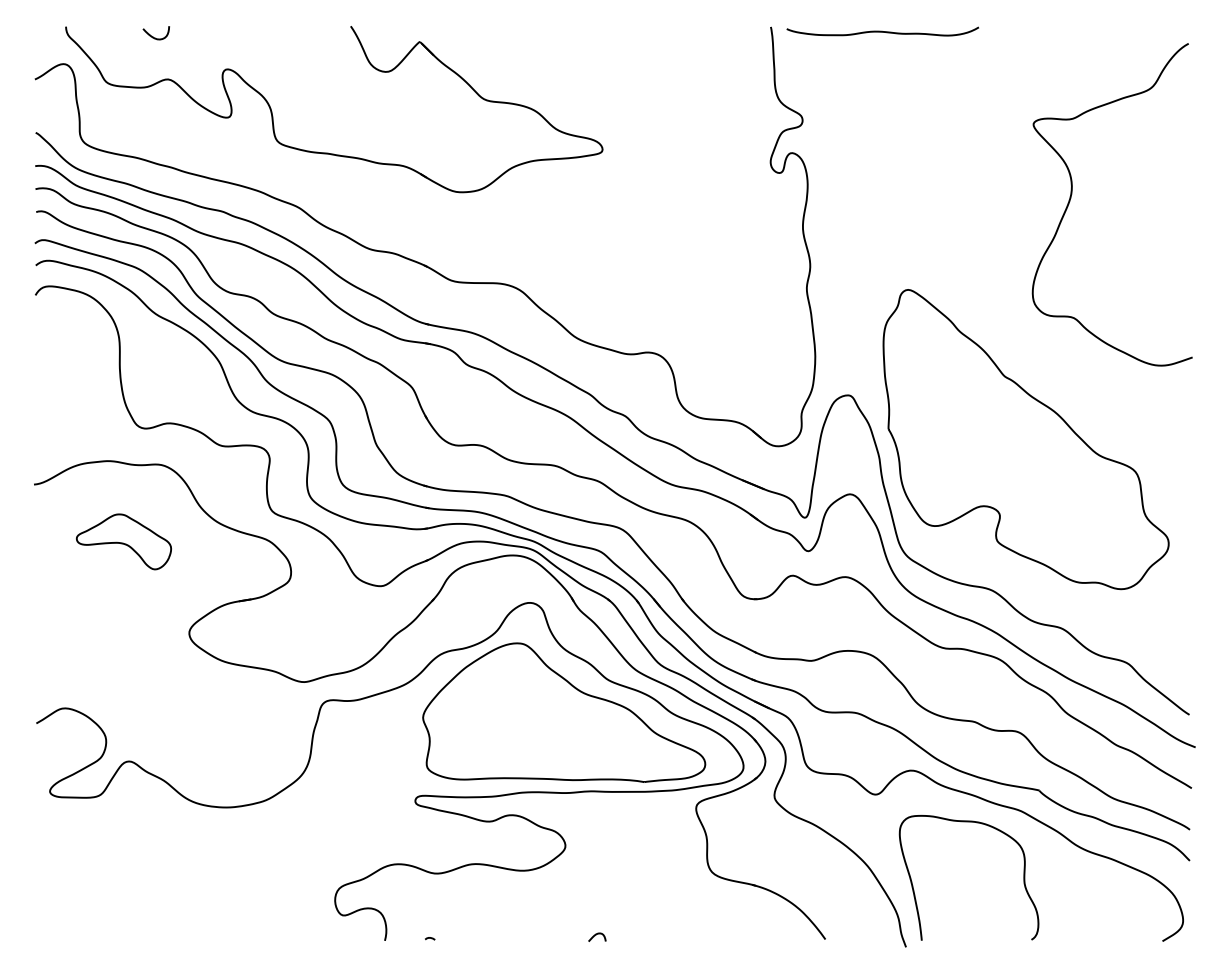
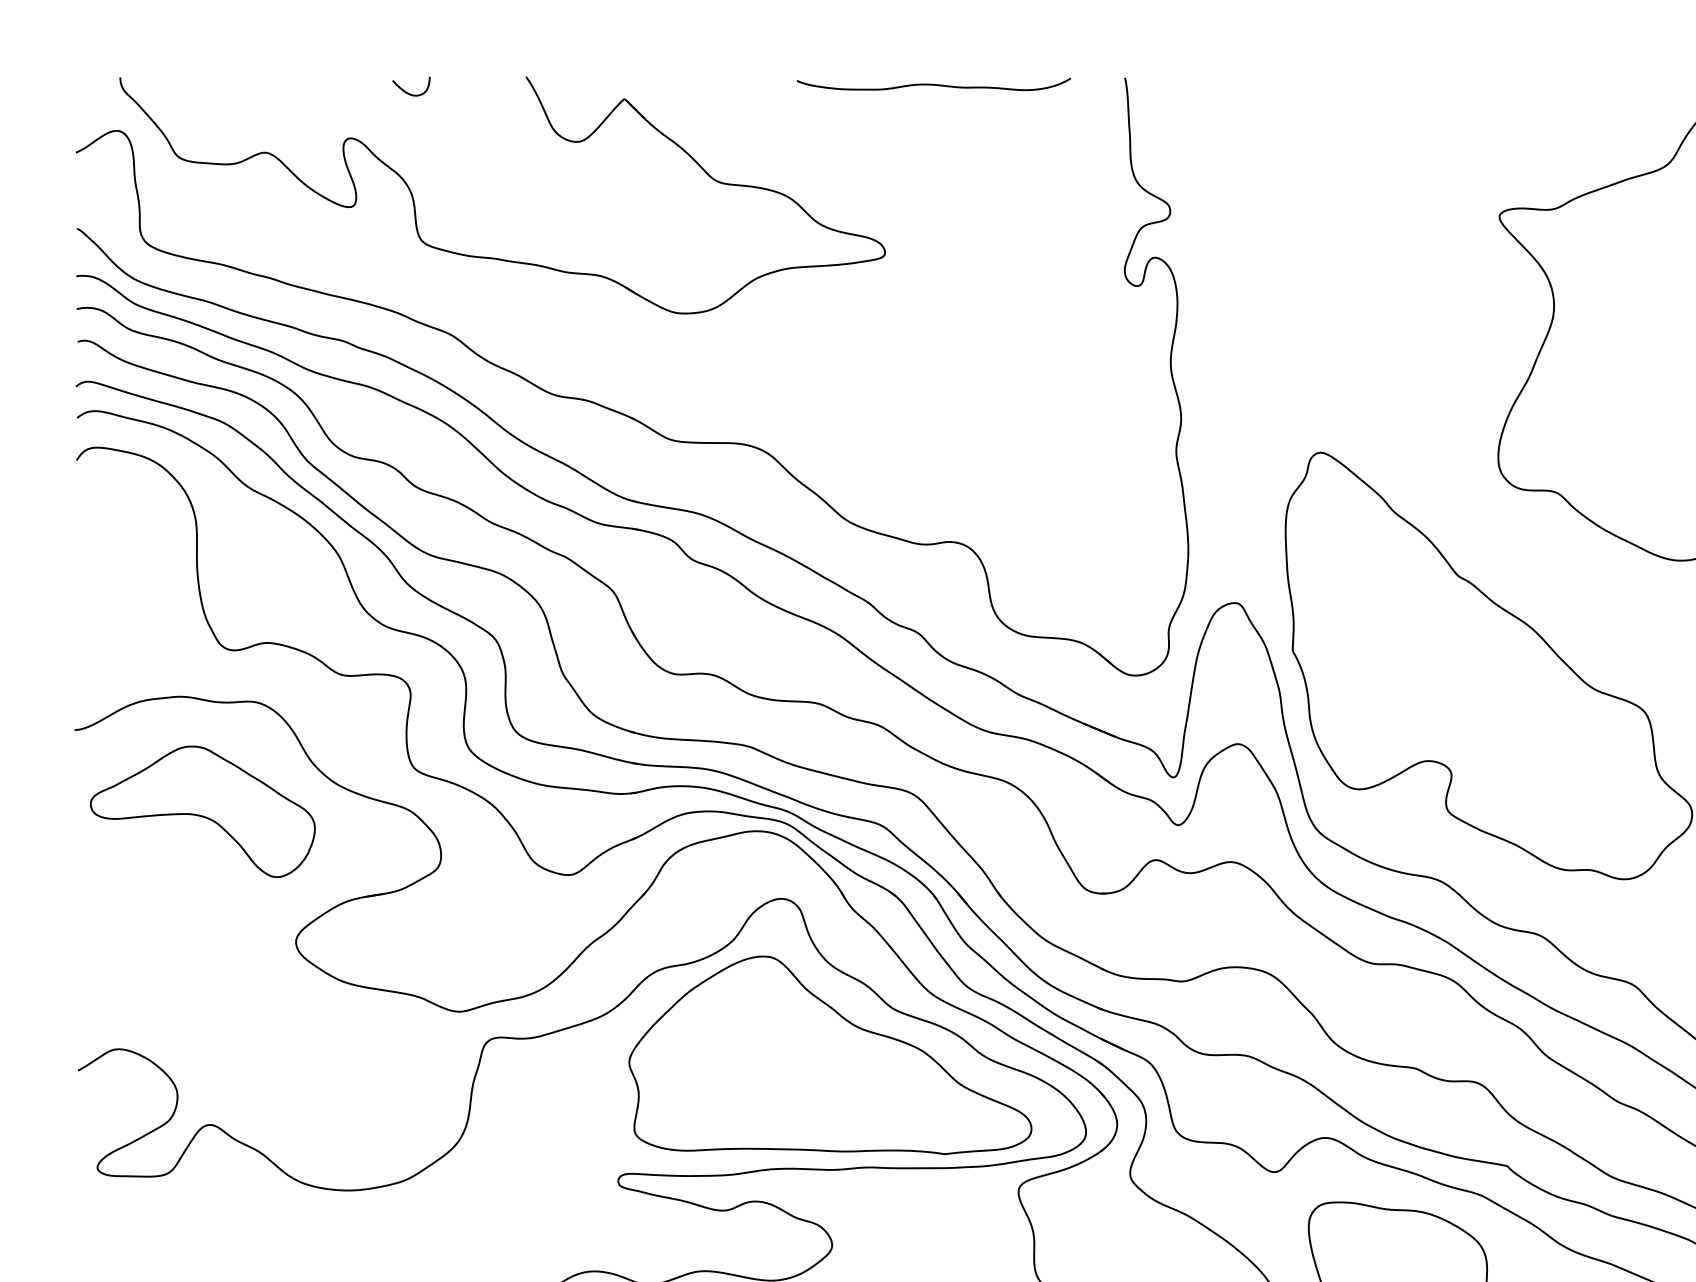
curve: (882, 31) -> (933, 84), moved
curve: (153, 36) -> (407, 91), moved
part: (123, 541) -> (202, 811), size x1.67

